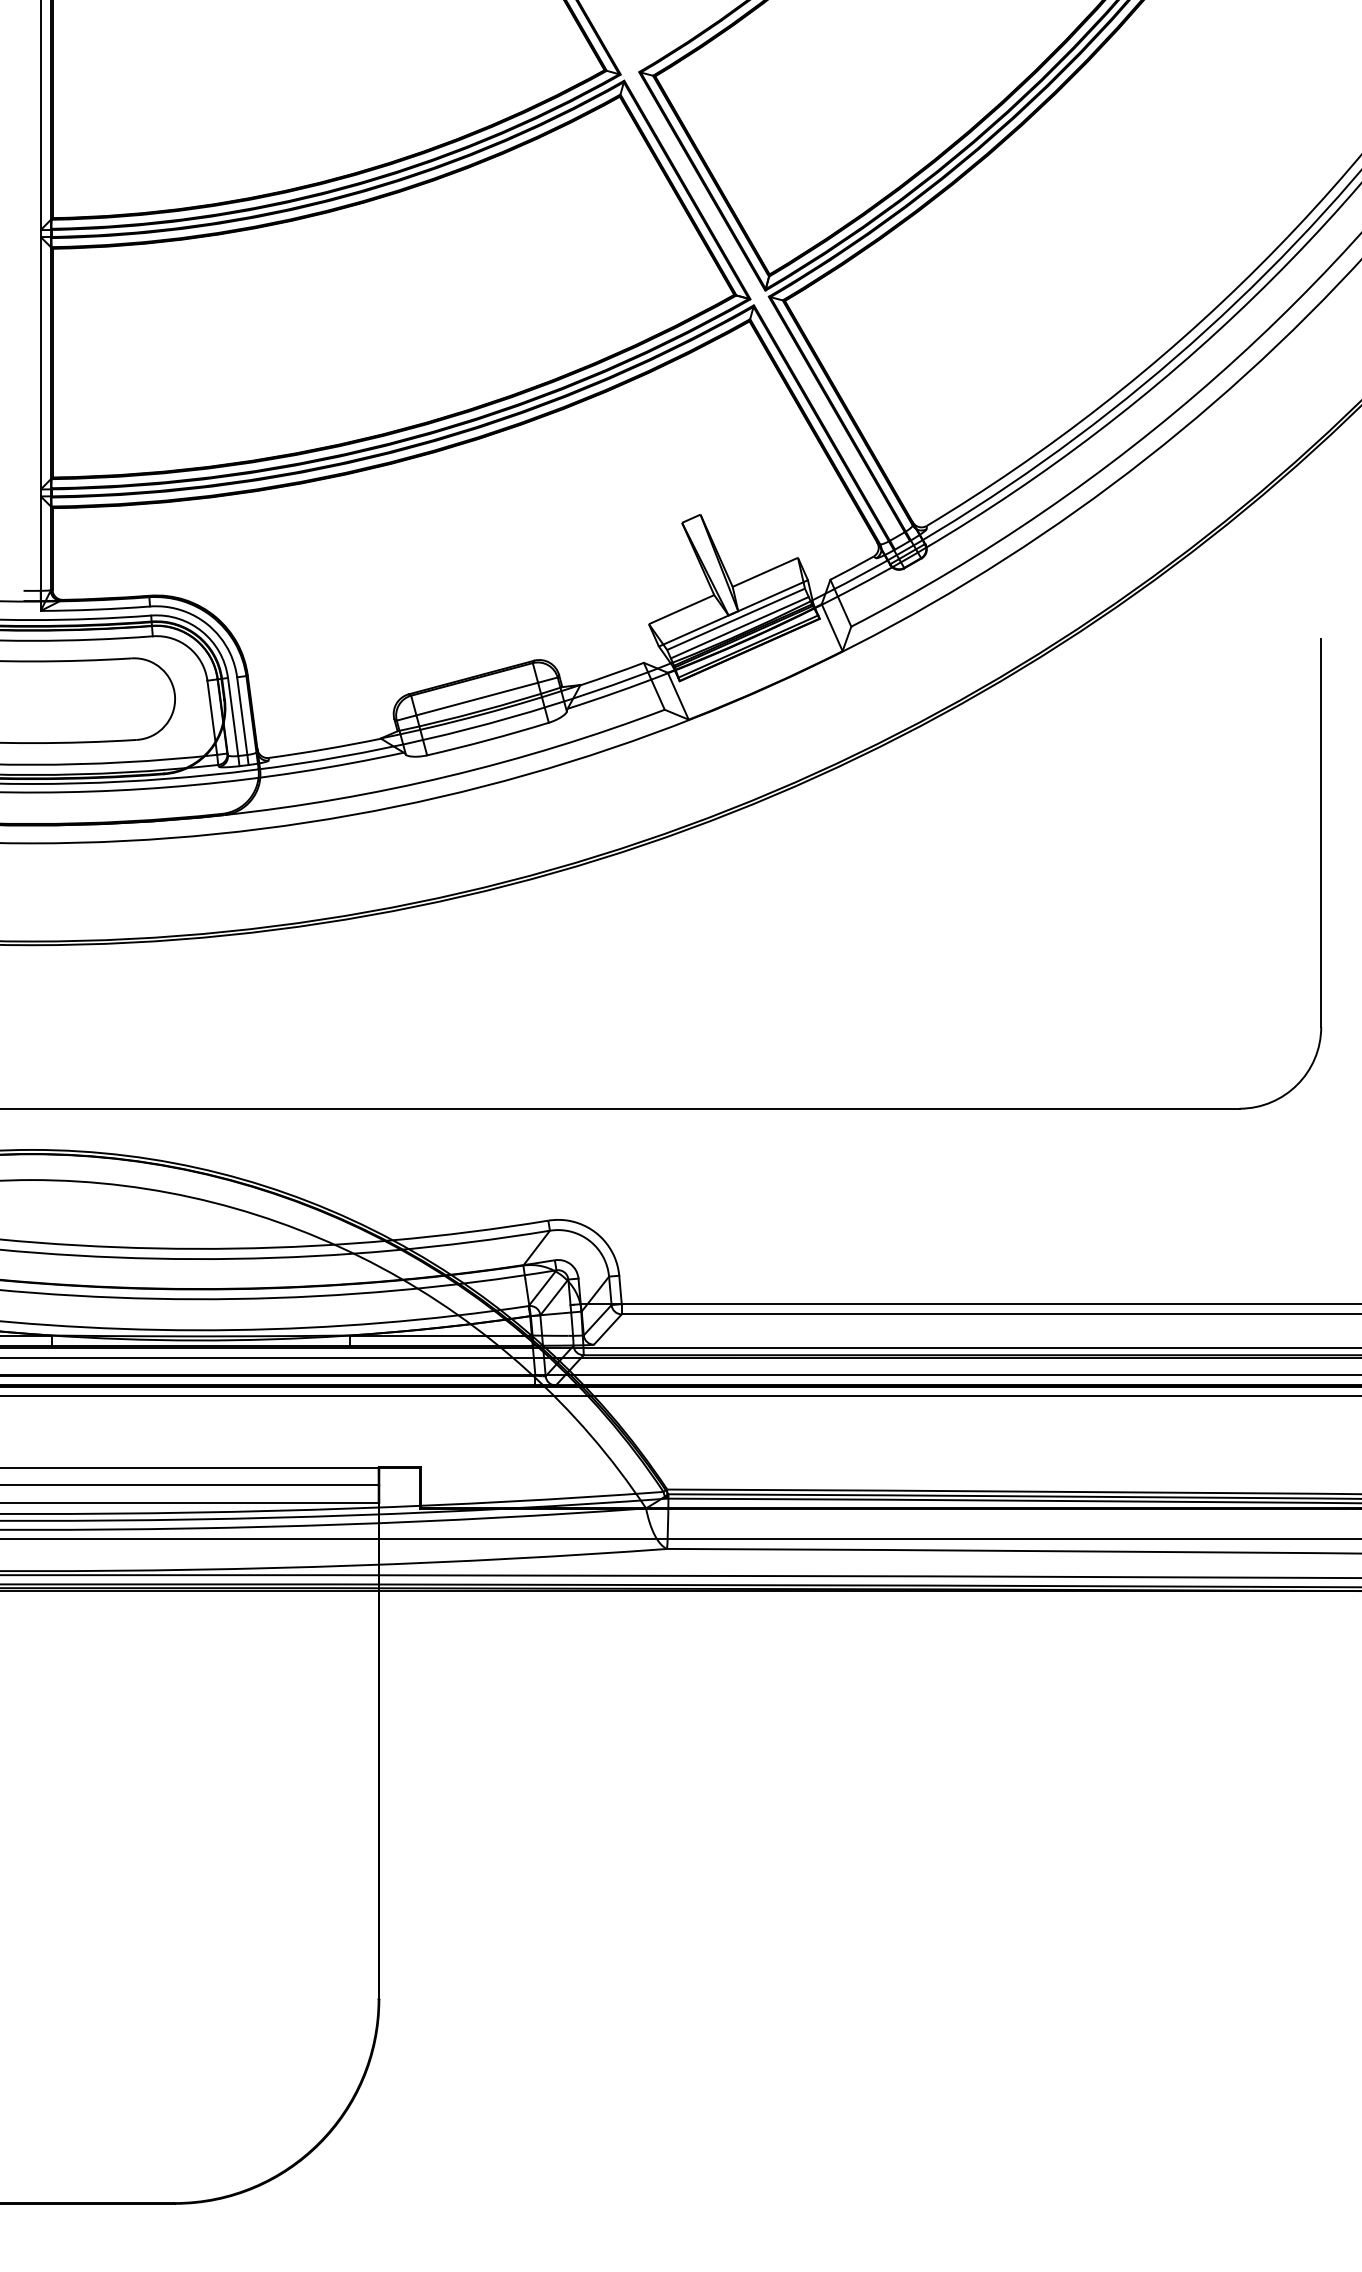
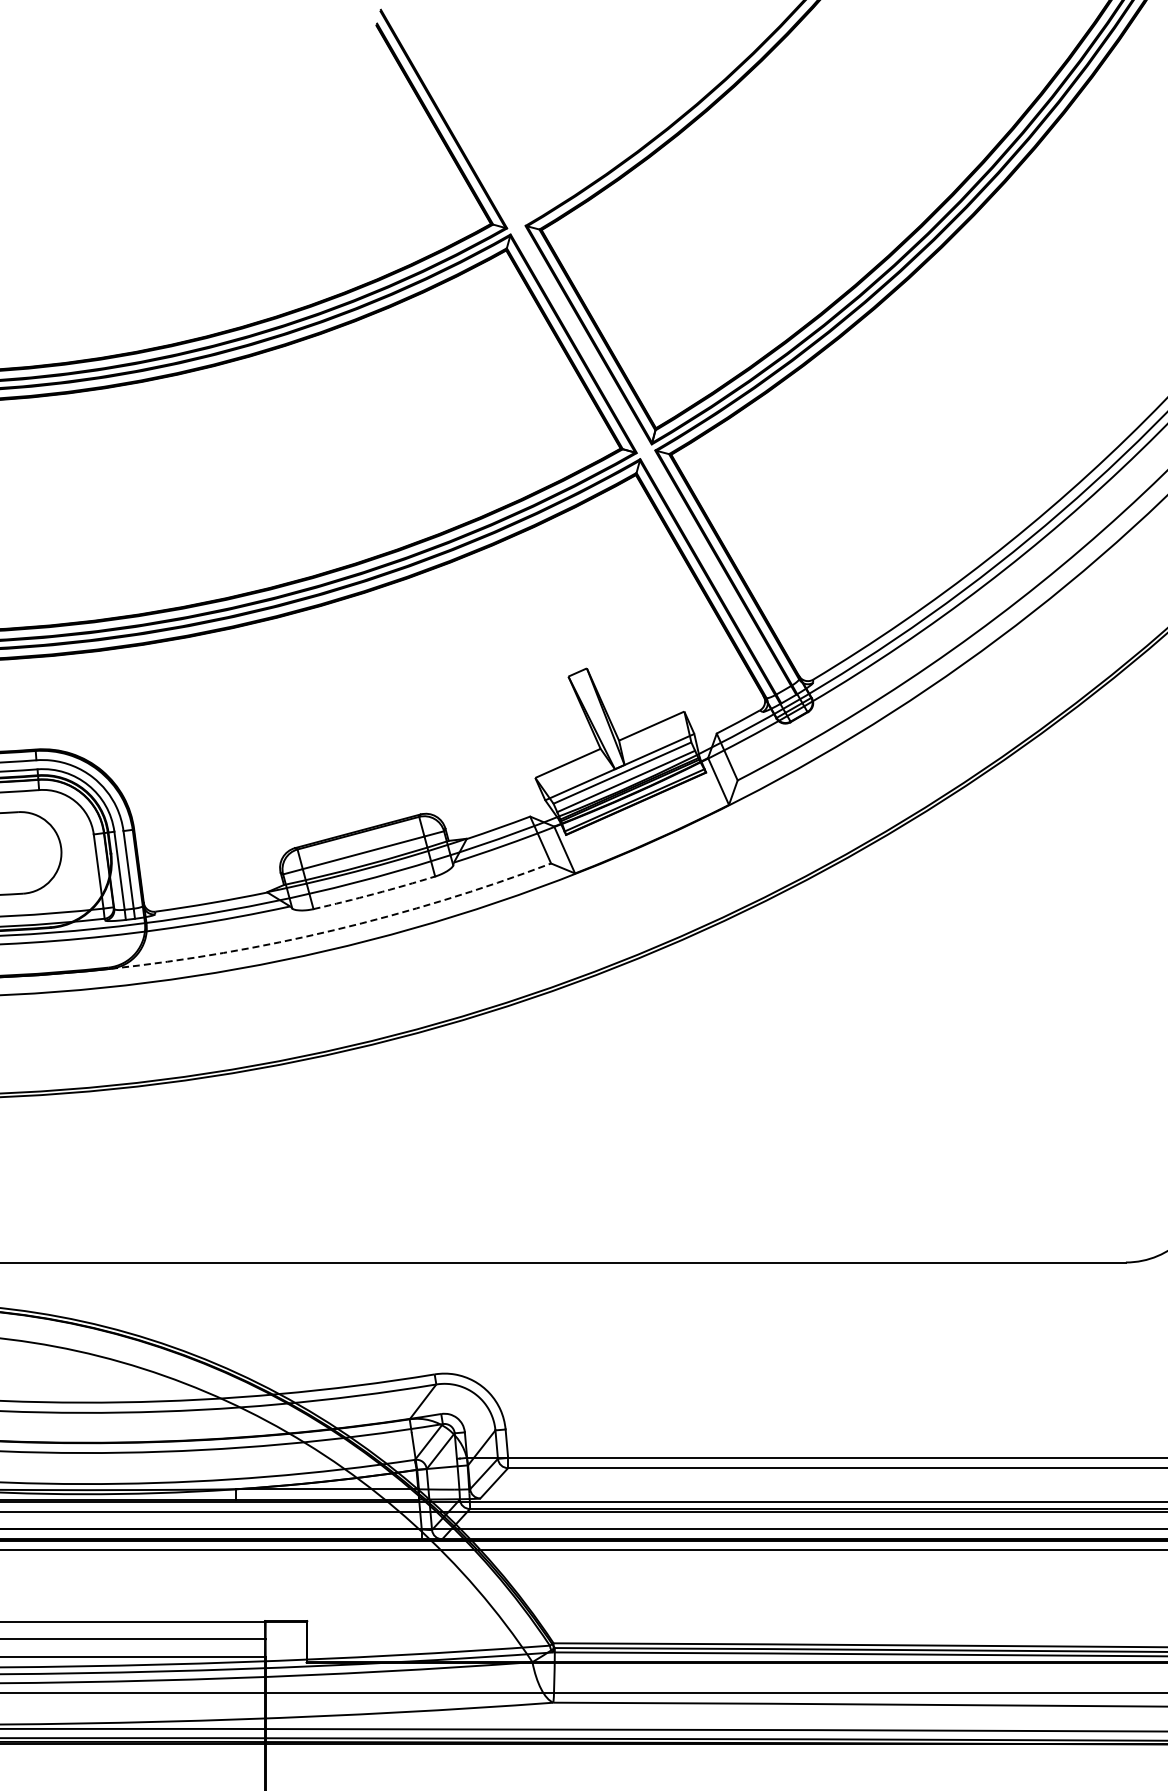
arc: (488, 740) -> (374, 894), solid -> dashed
arc: (448, 776) -> (334, 930), solid -> dashed

